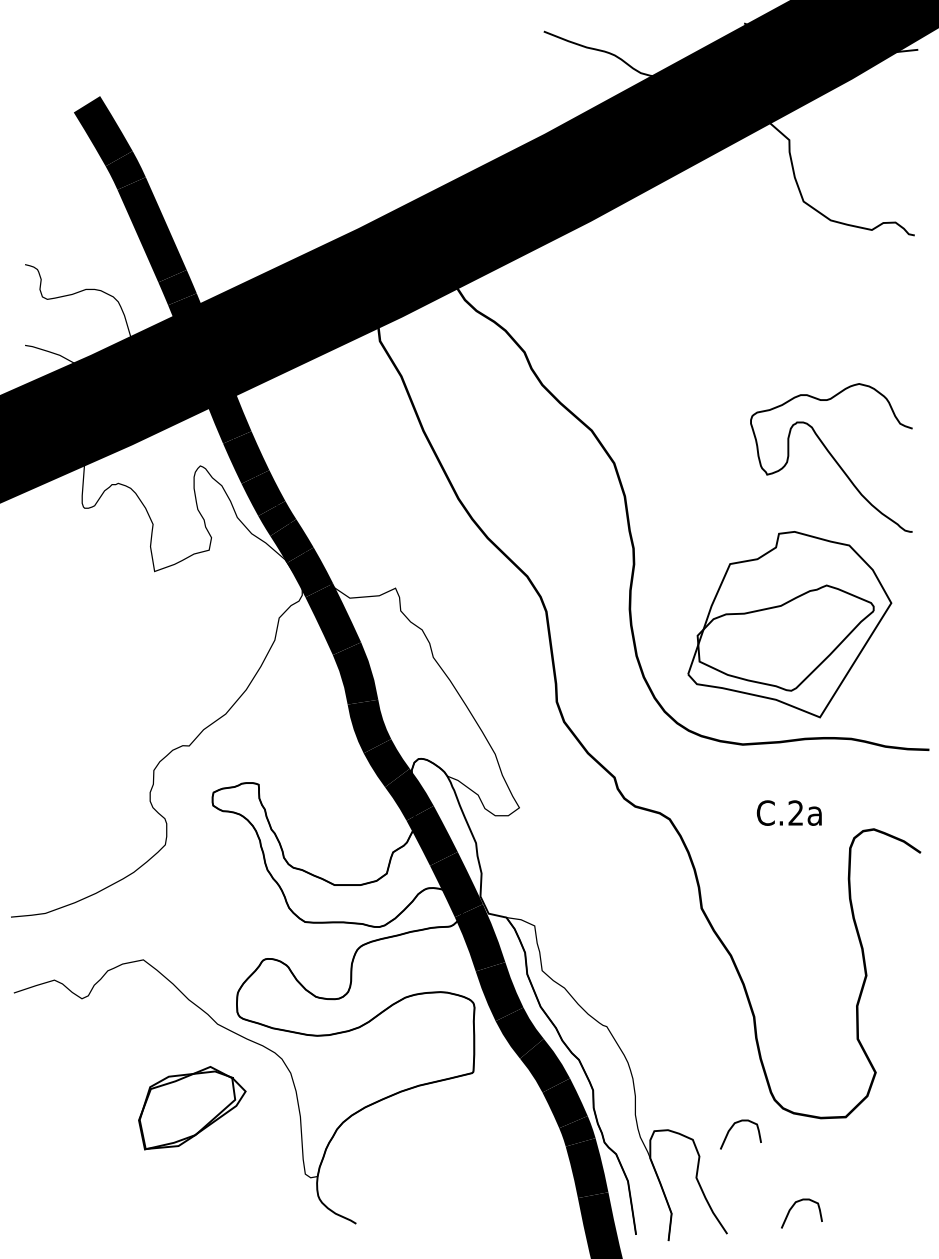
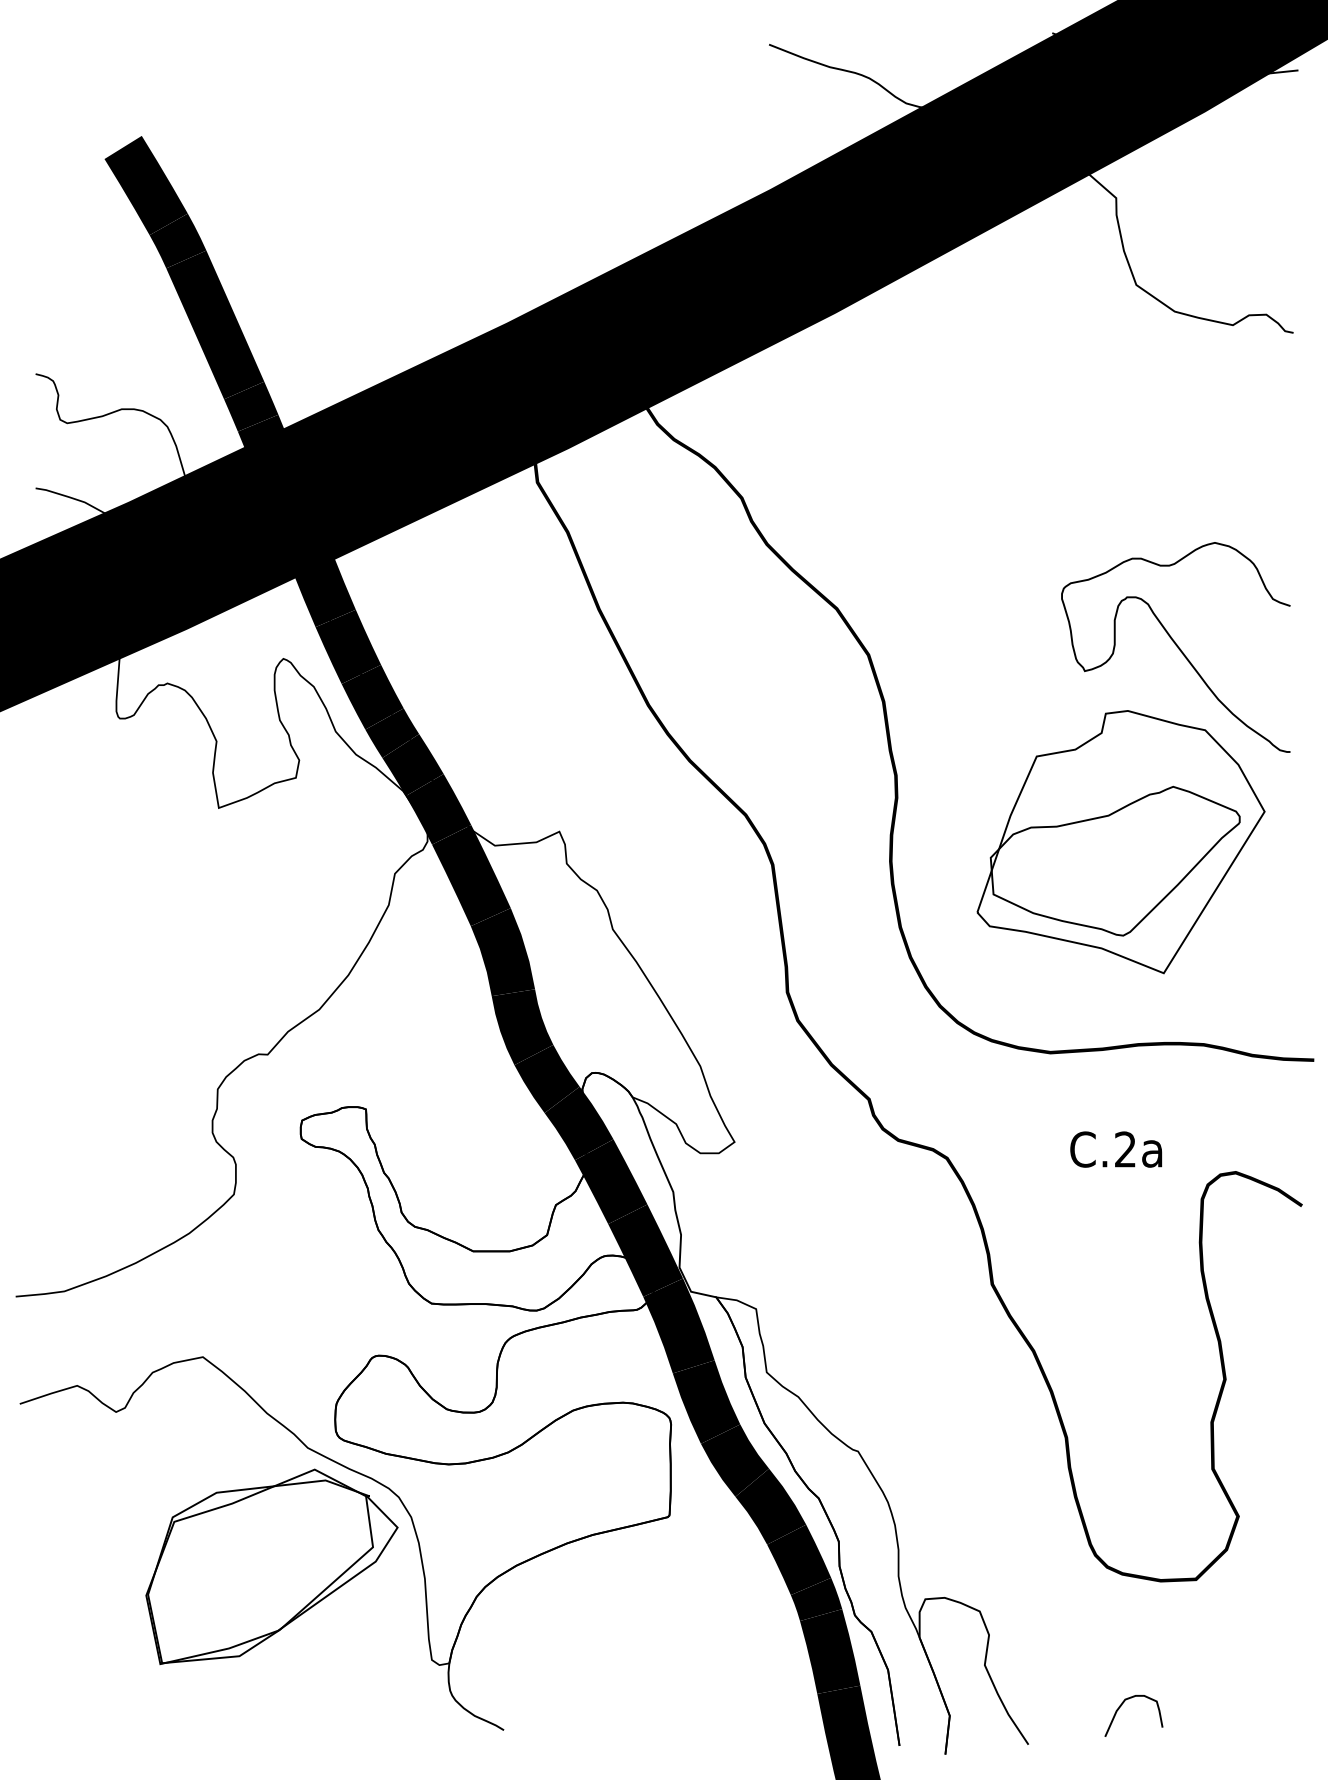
part: (789, 624) -> (1120, 841), moved
part: (192, 1107) -> (272, 1565), size x1.67
curve: (731, 1129) -> (1034, 1596), removed

